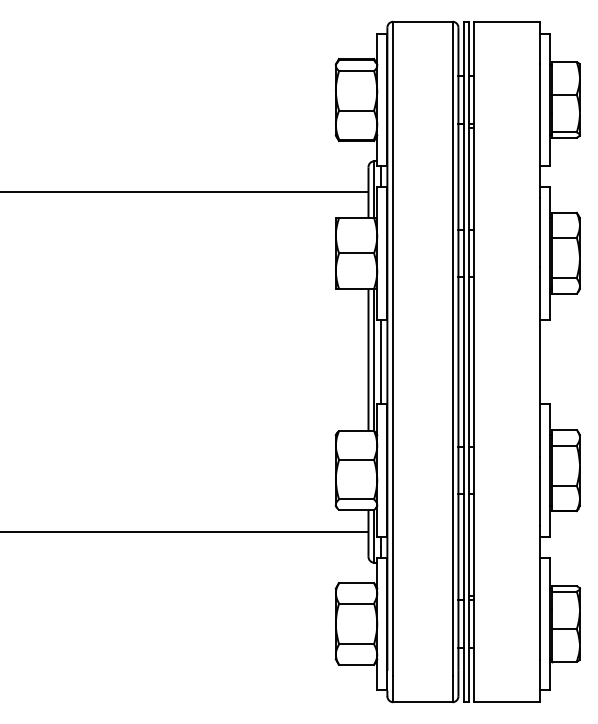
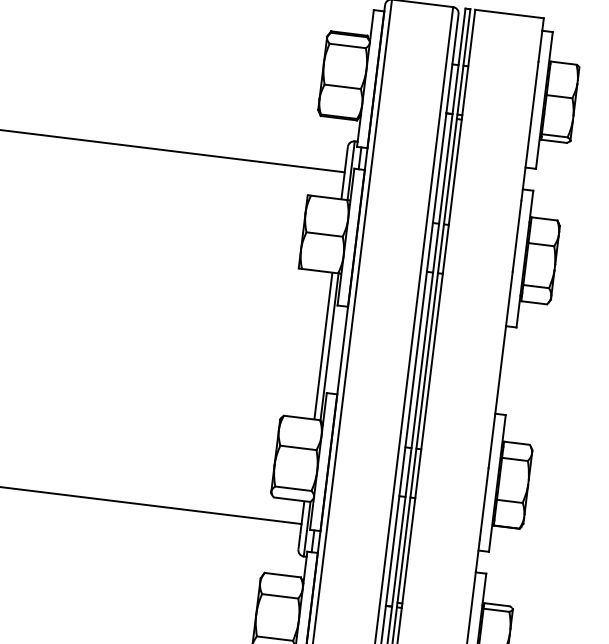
line: (381, 361) -> (336, 349), removed

